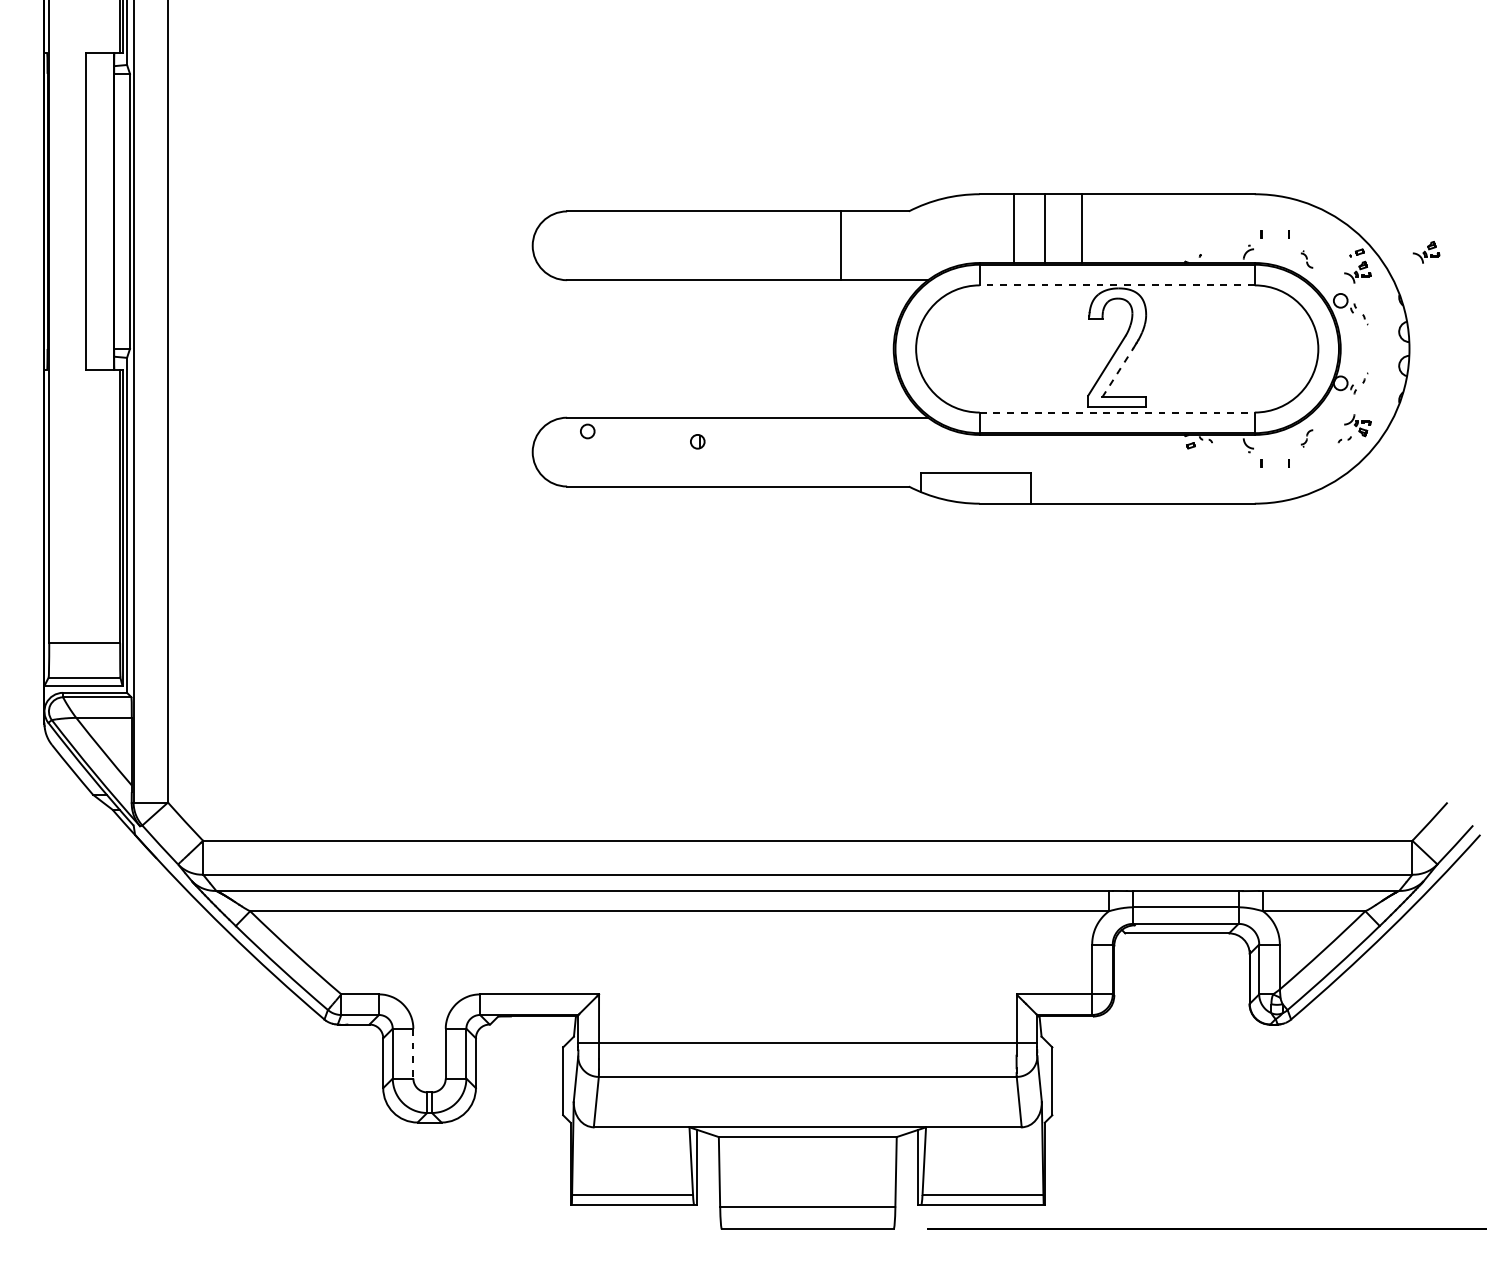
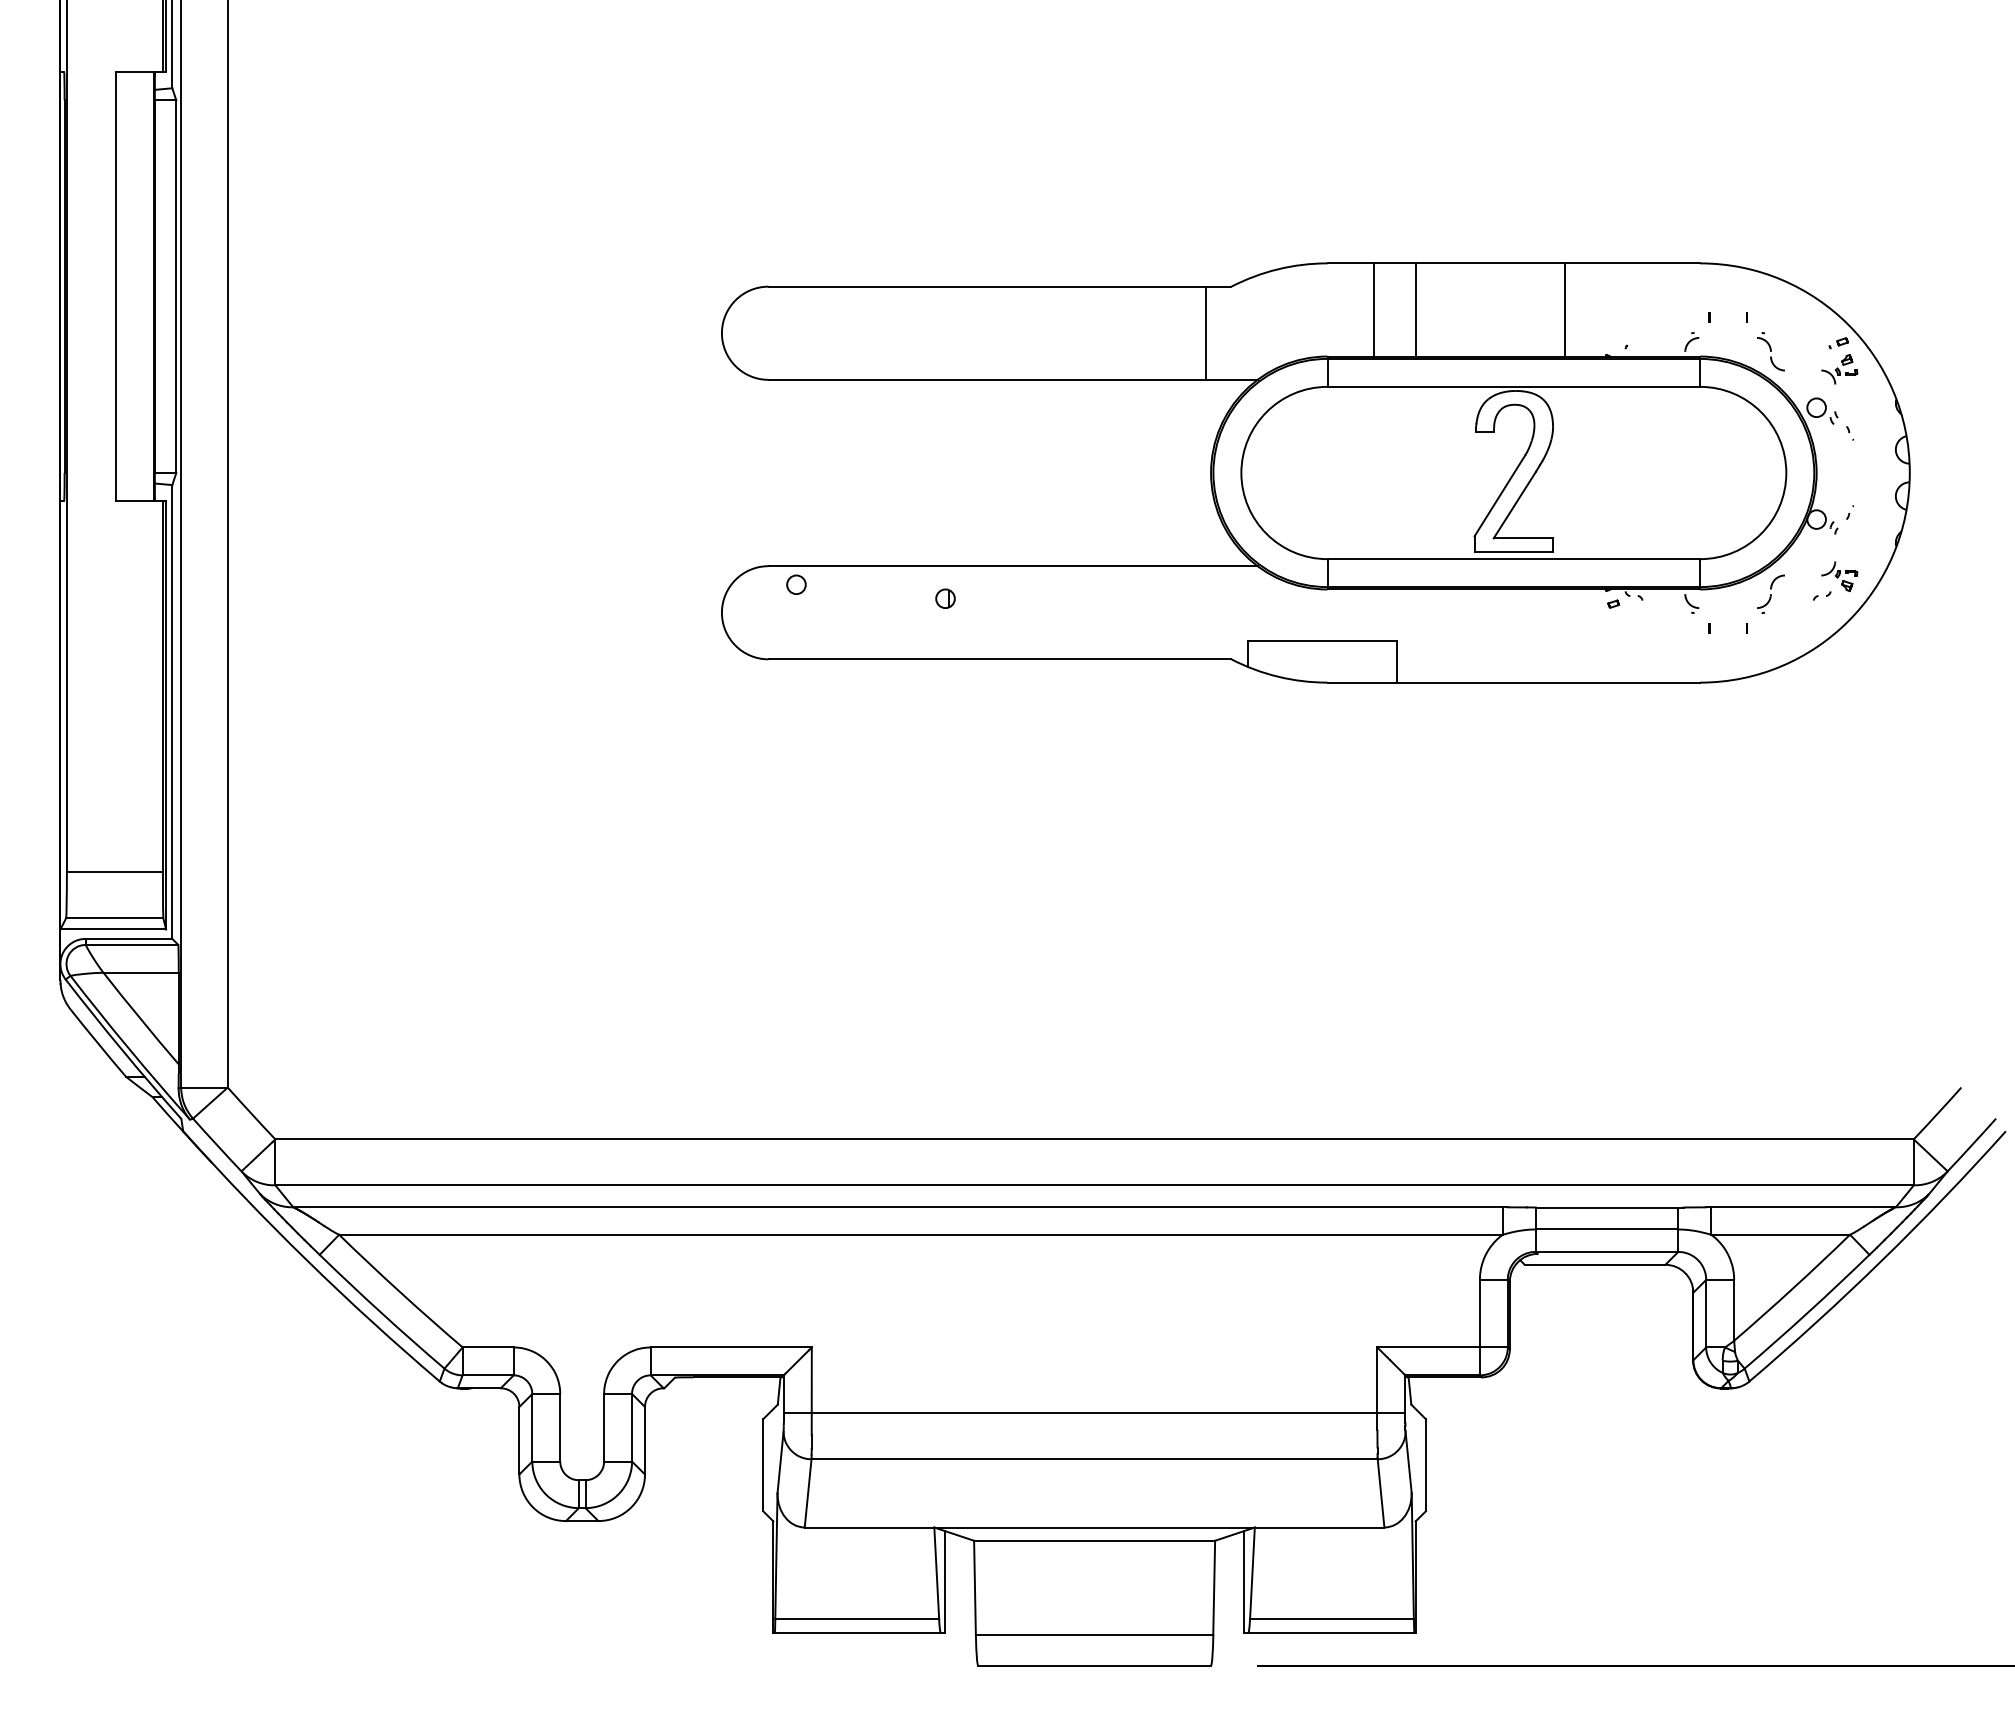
line: (1082, 228) -> (1565, 309), moved
line: (840, 245) -> (1206, 332), moved
part: (1426, 252) -> (1932, 342), removed
part: (1306, 259) -> (1770, 351), size x1.67
line: (1116, 285) -> (1513, 386), dashed -> solid
line: (1118, 372) -> (1515, 504), dashed -> solid
line: (1117, 412) -> (1514, 559), dashed -> solid
part: (1306, 438) -> (1770, 594), size x1.67
line: (413, 1053) -> (560, 1427), dashed -> solid

